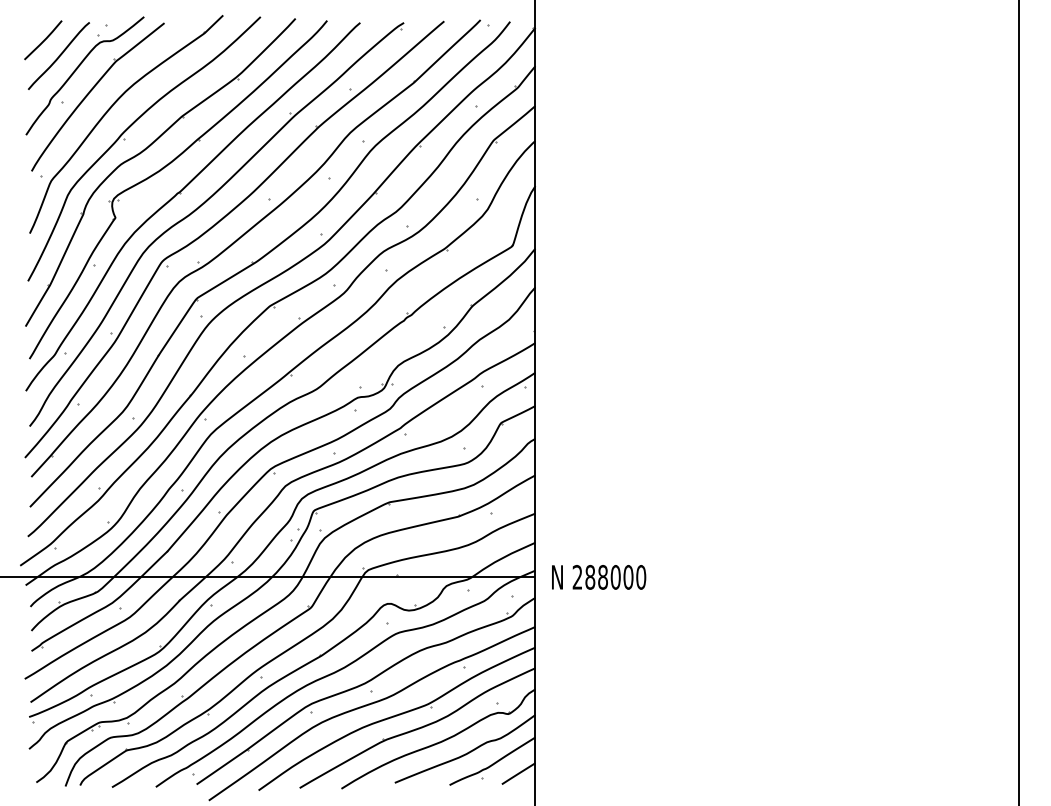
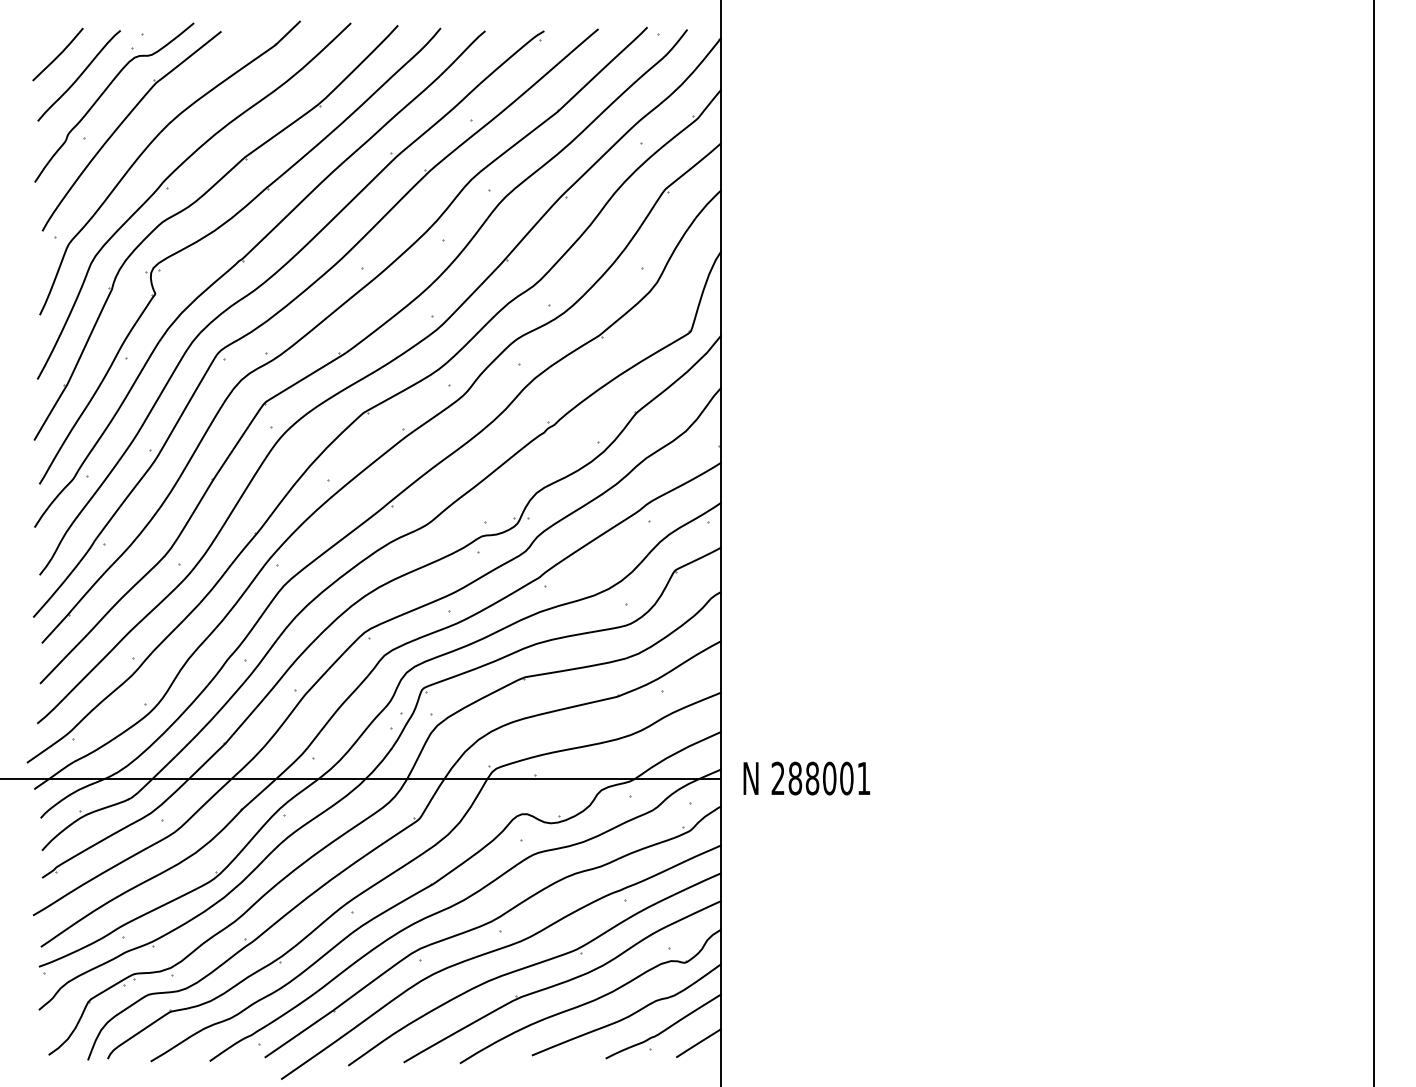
text: (640, 577) -> (863, 778), 288000 -> 288001

